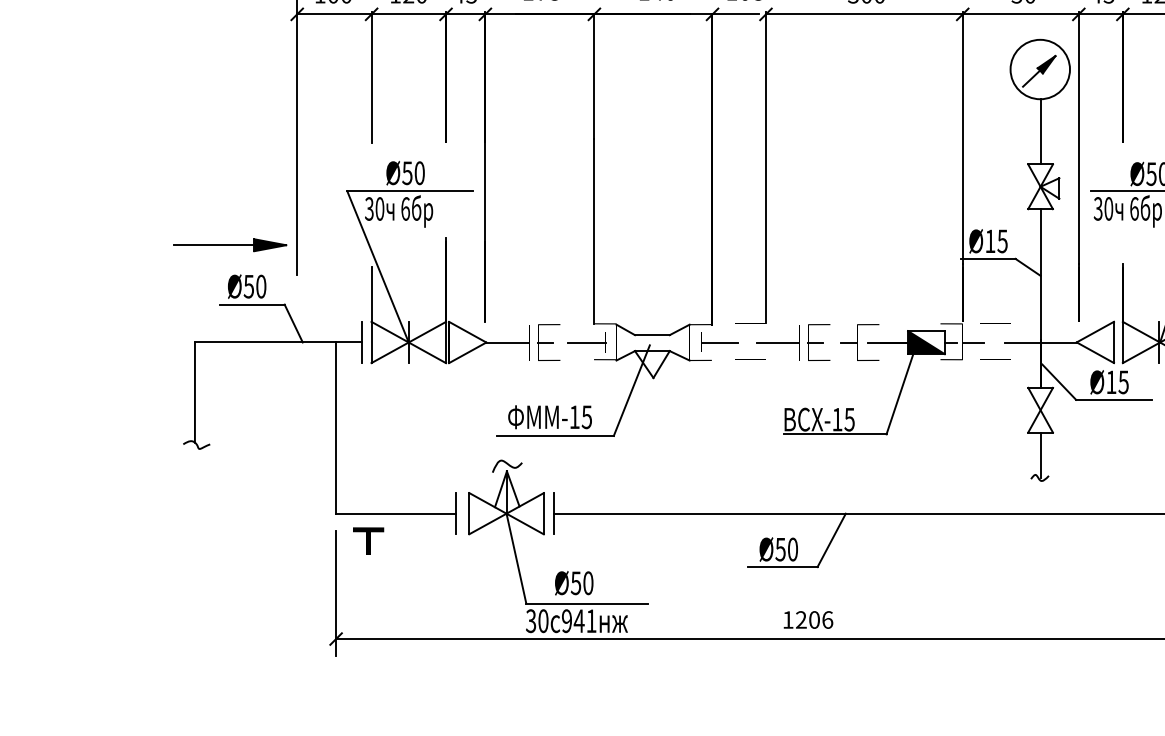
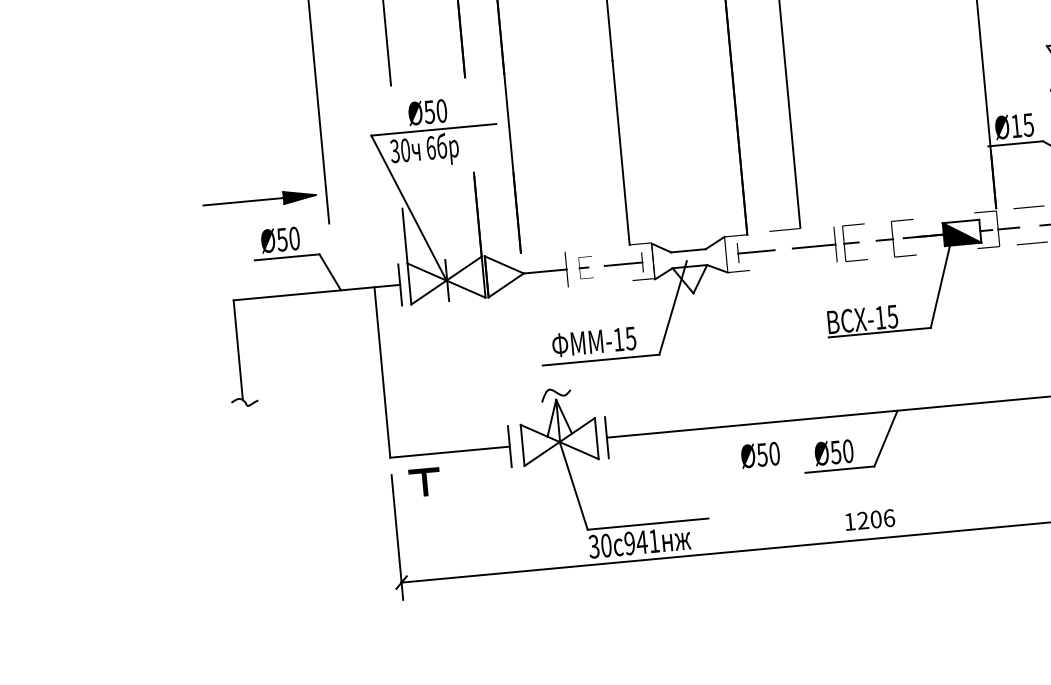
part: (548, 342) -> (585, 267), size x0.6
line: (750, 359) -> (788, 265), removed
text: (574, 583) -> (760, 455), moved

